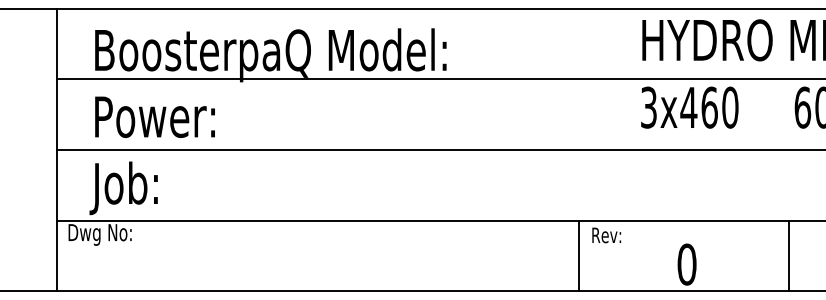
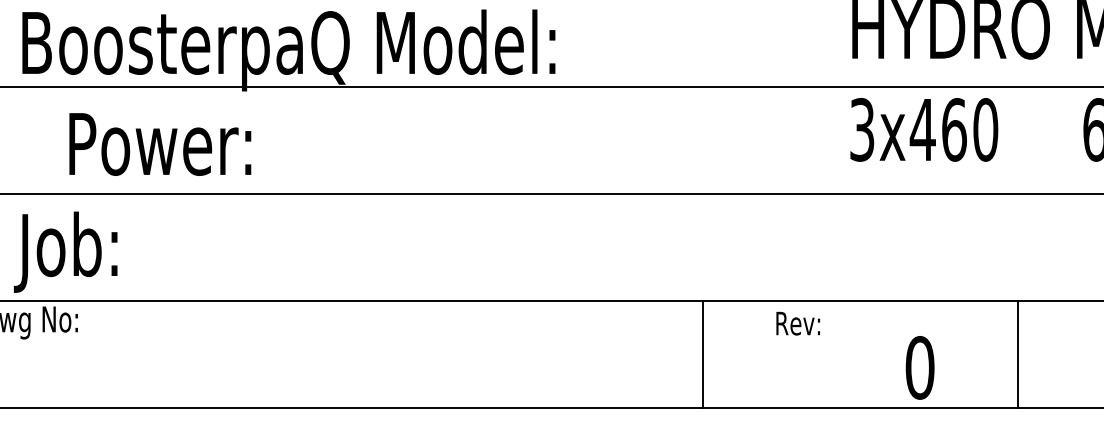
text: (154, 116) -> (159, 143), moved
line: (579, 255) -> (703, 354), moved
line: (789, 255) -> (1017, 354), moved

